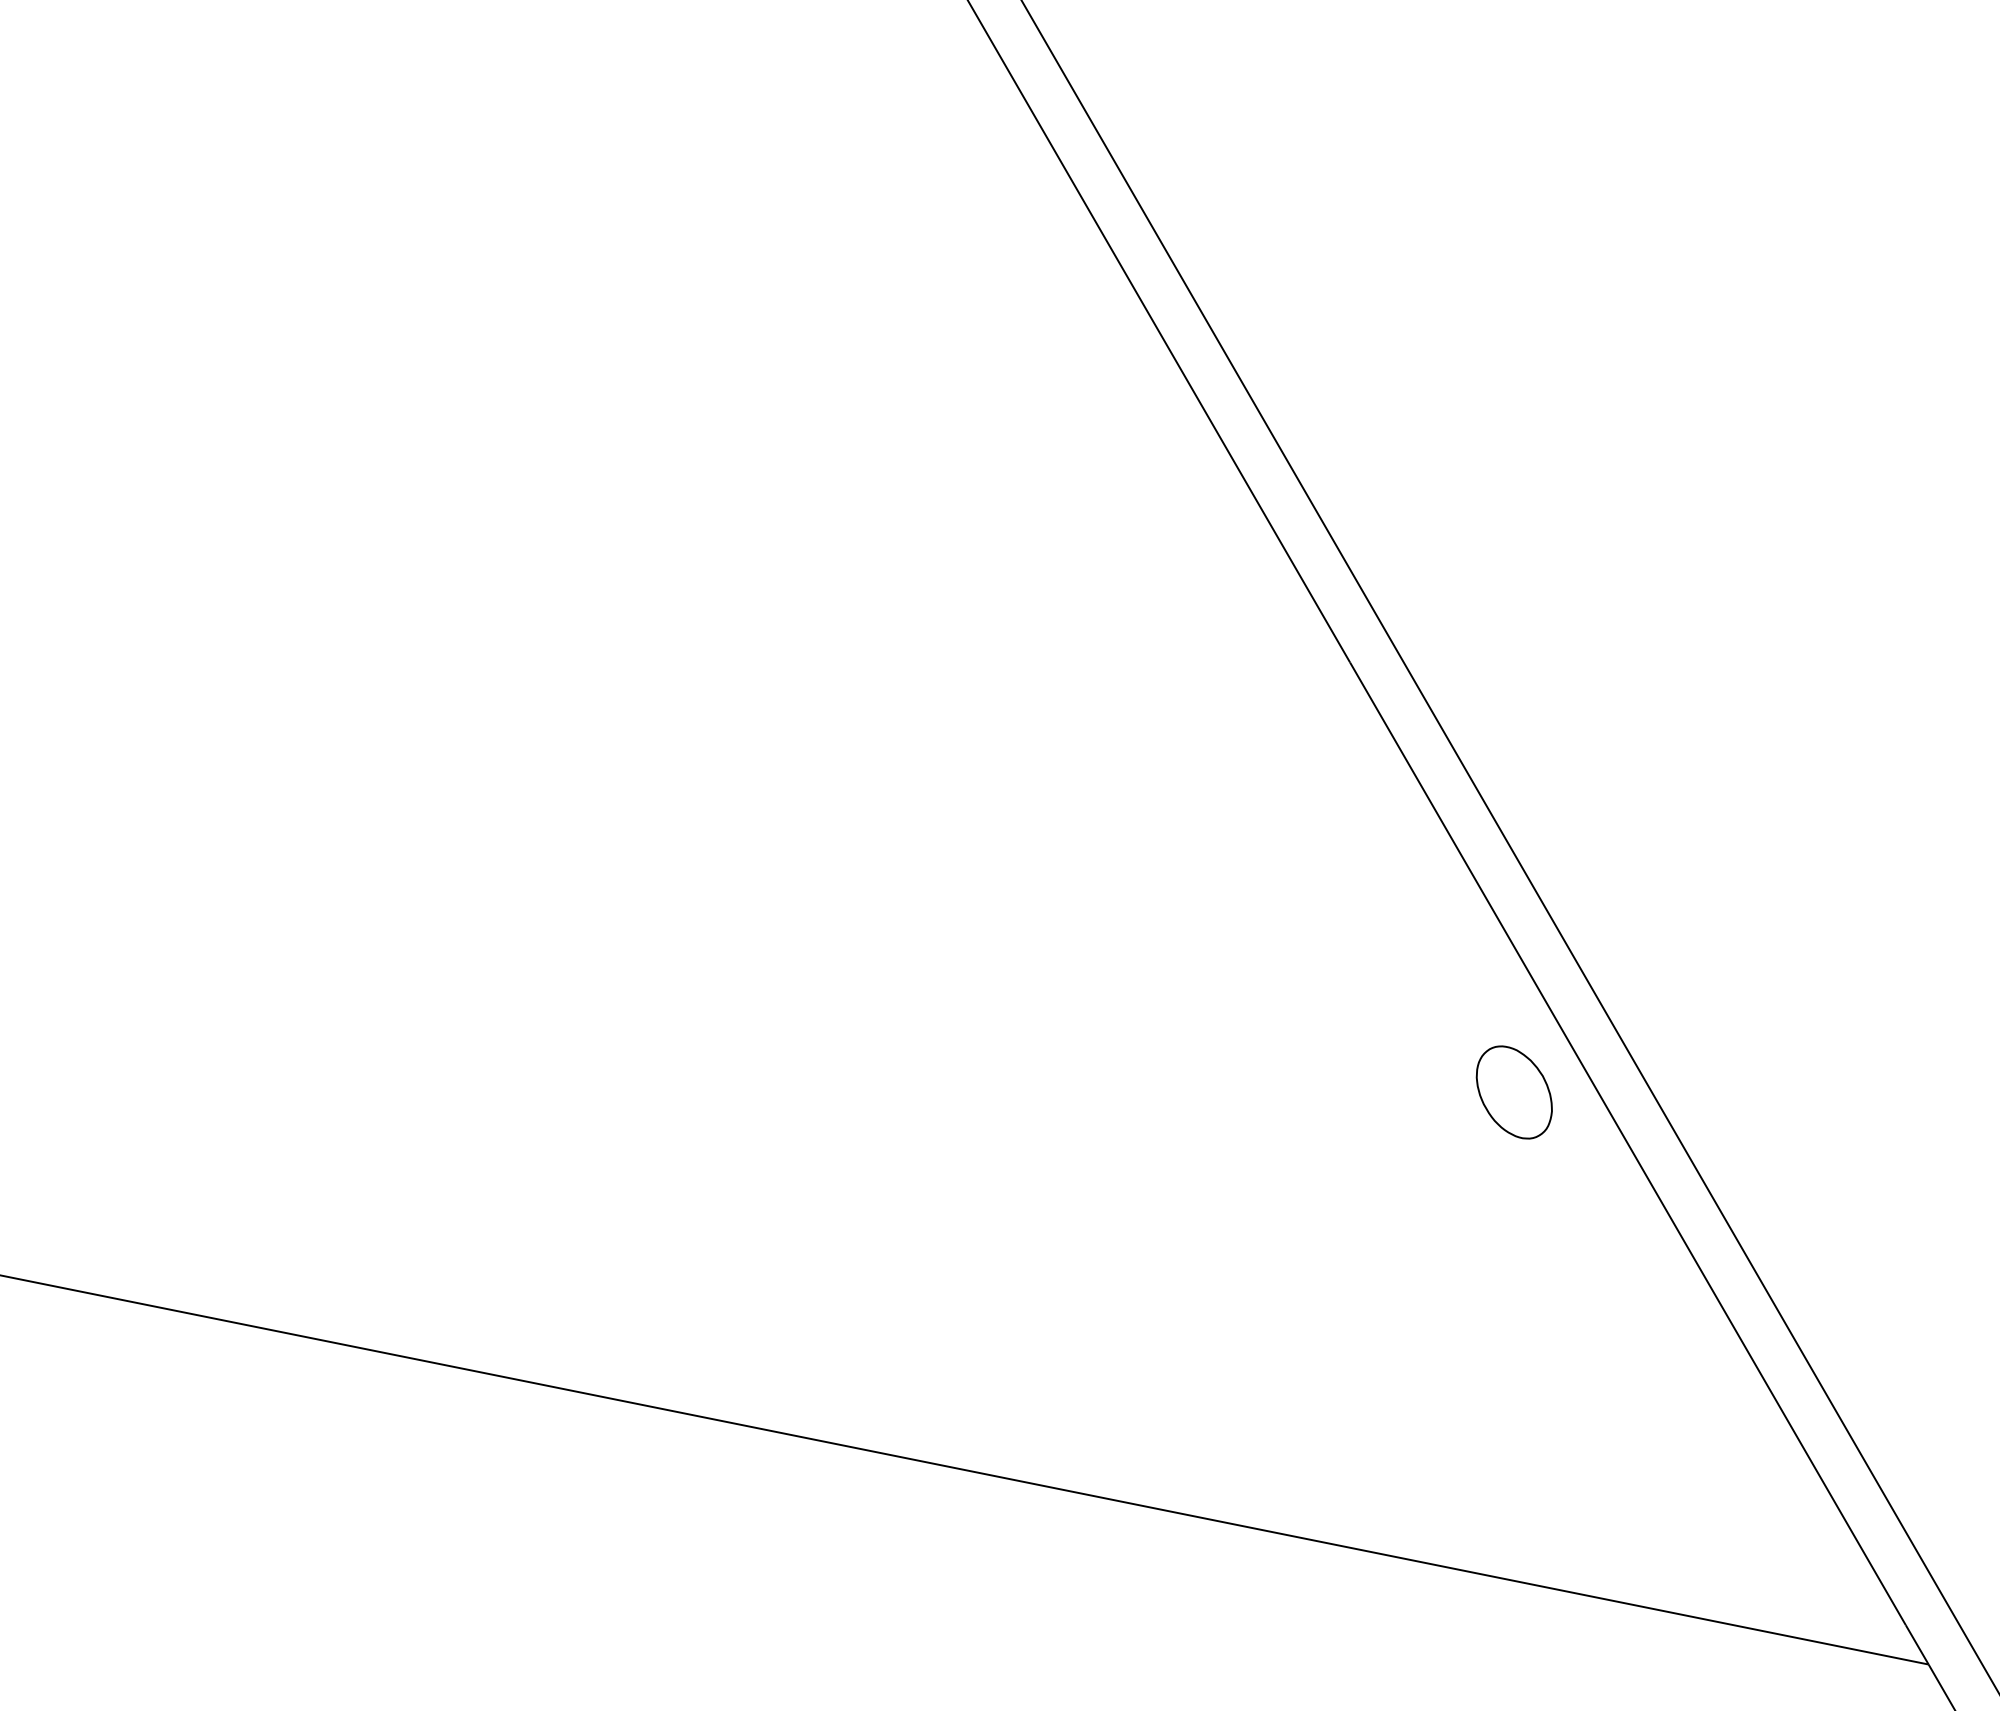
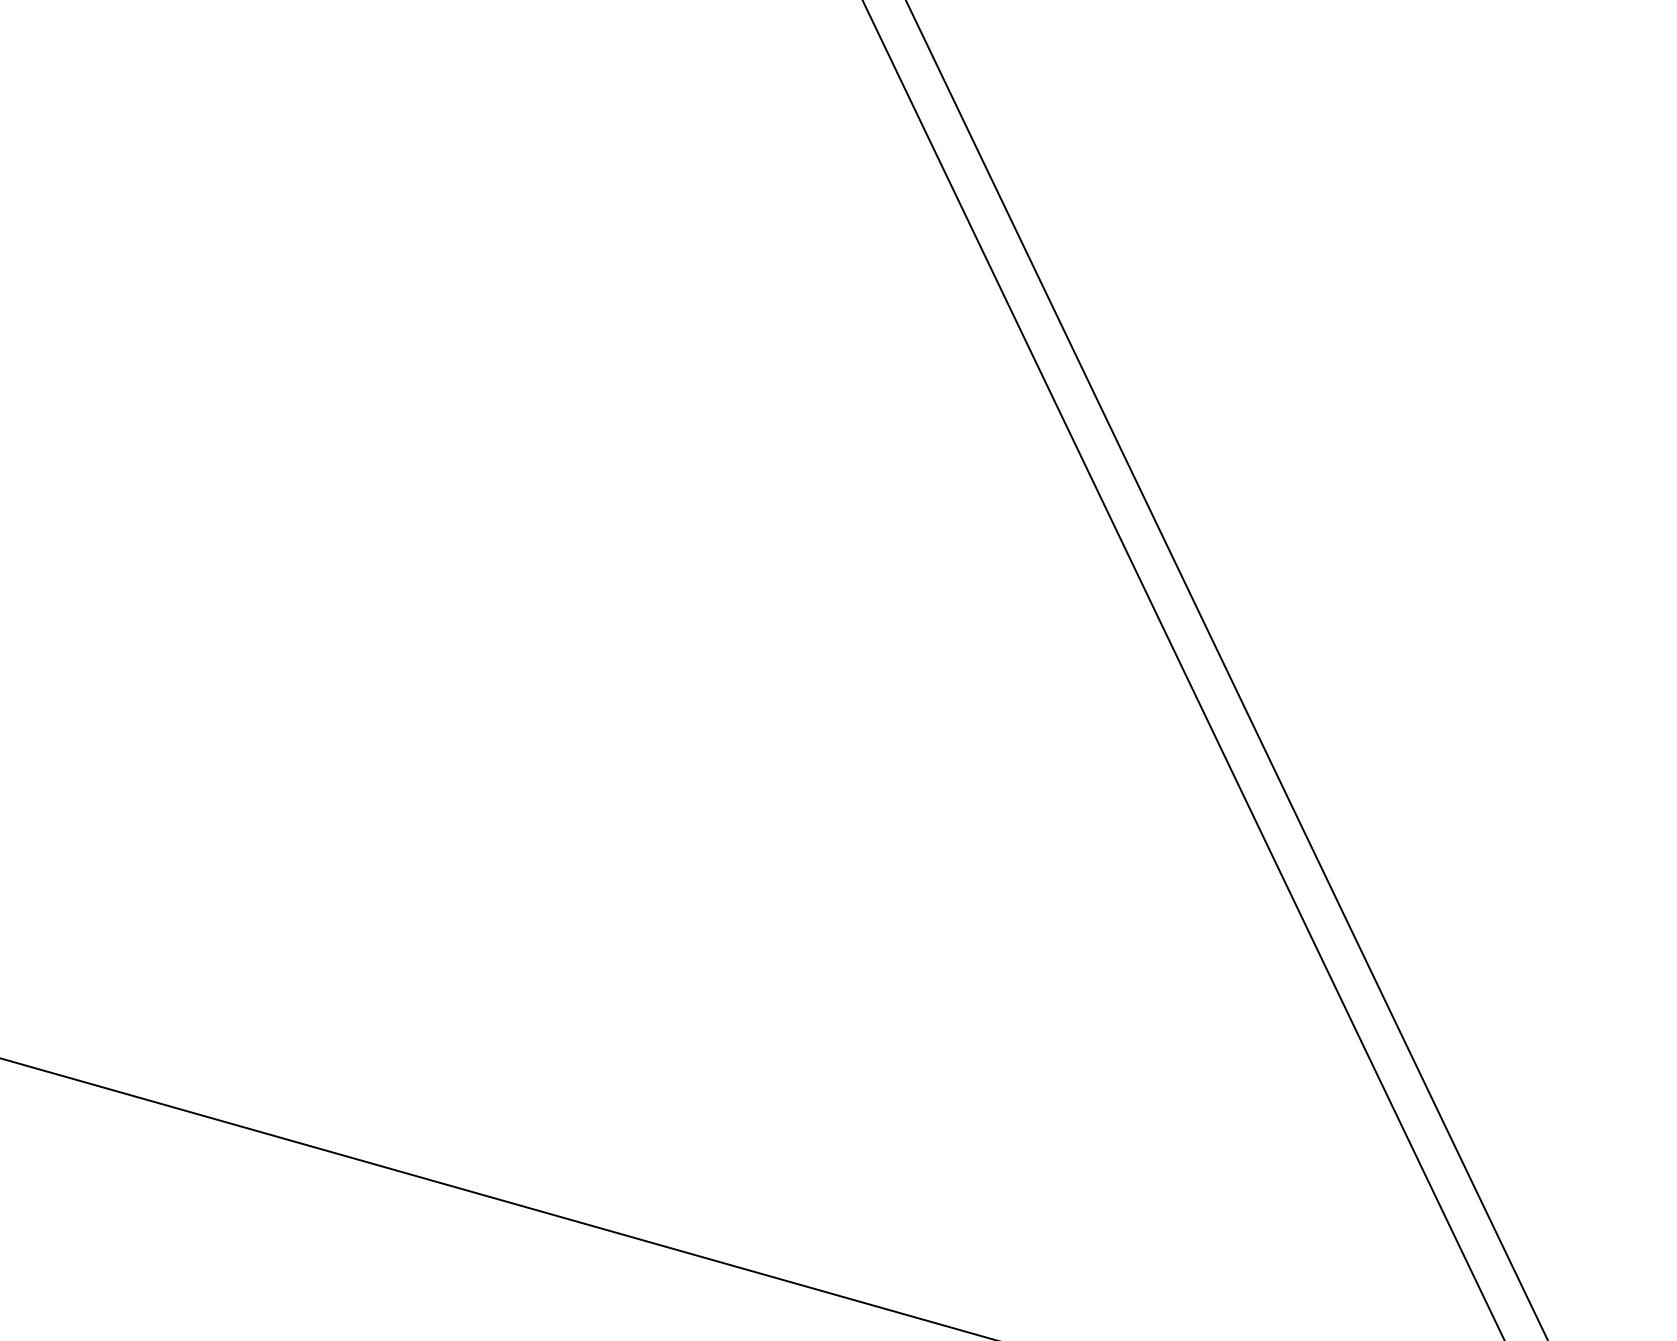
part: (1513, 1092) -> (1273, 1001), removed

